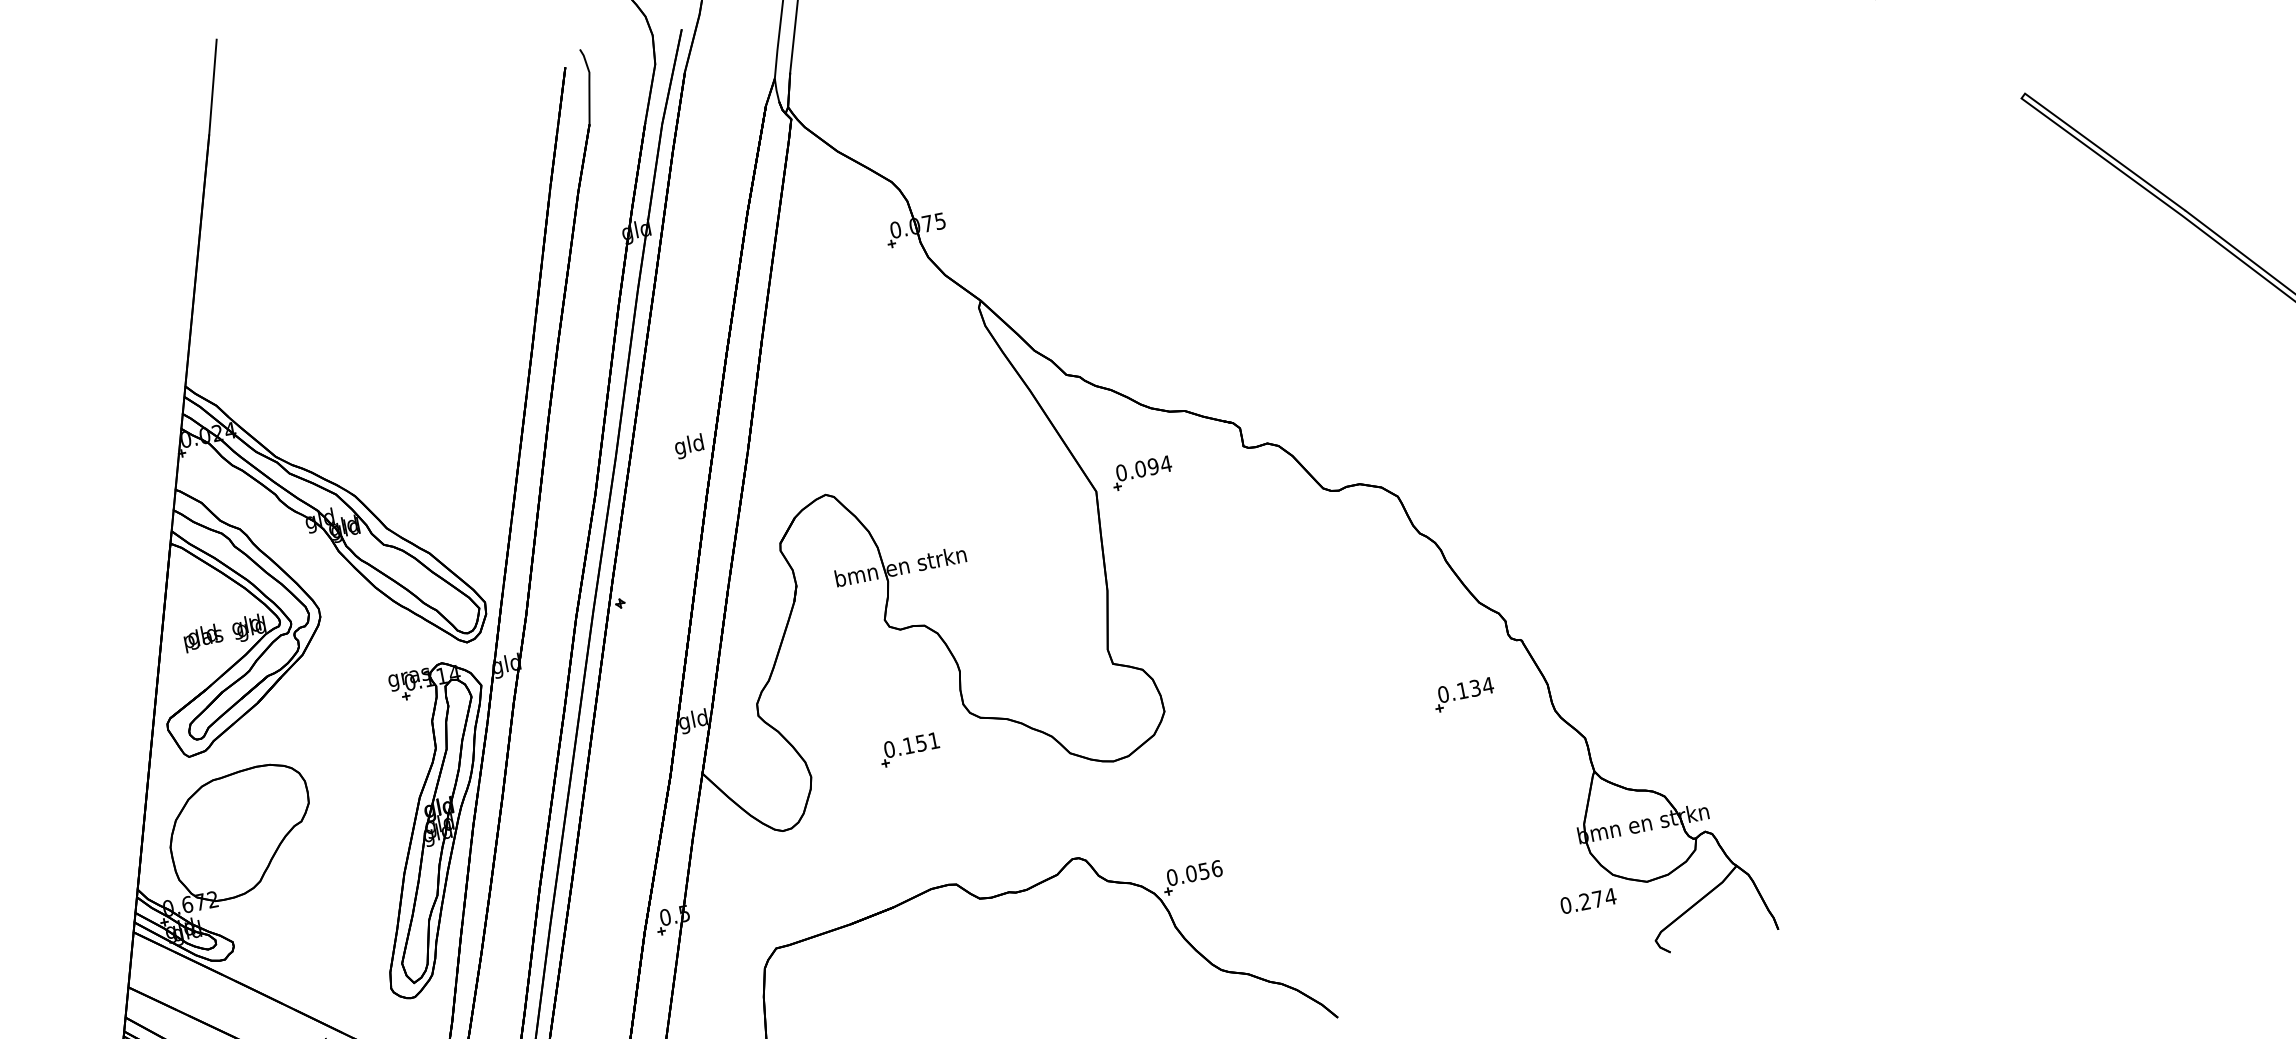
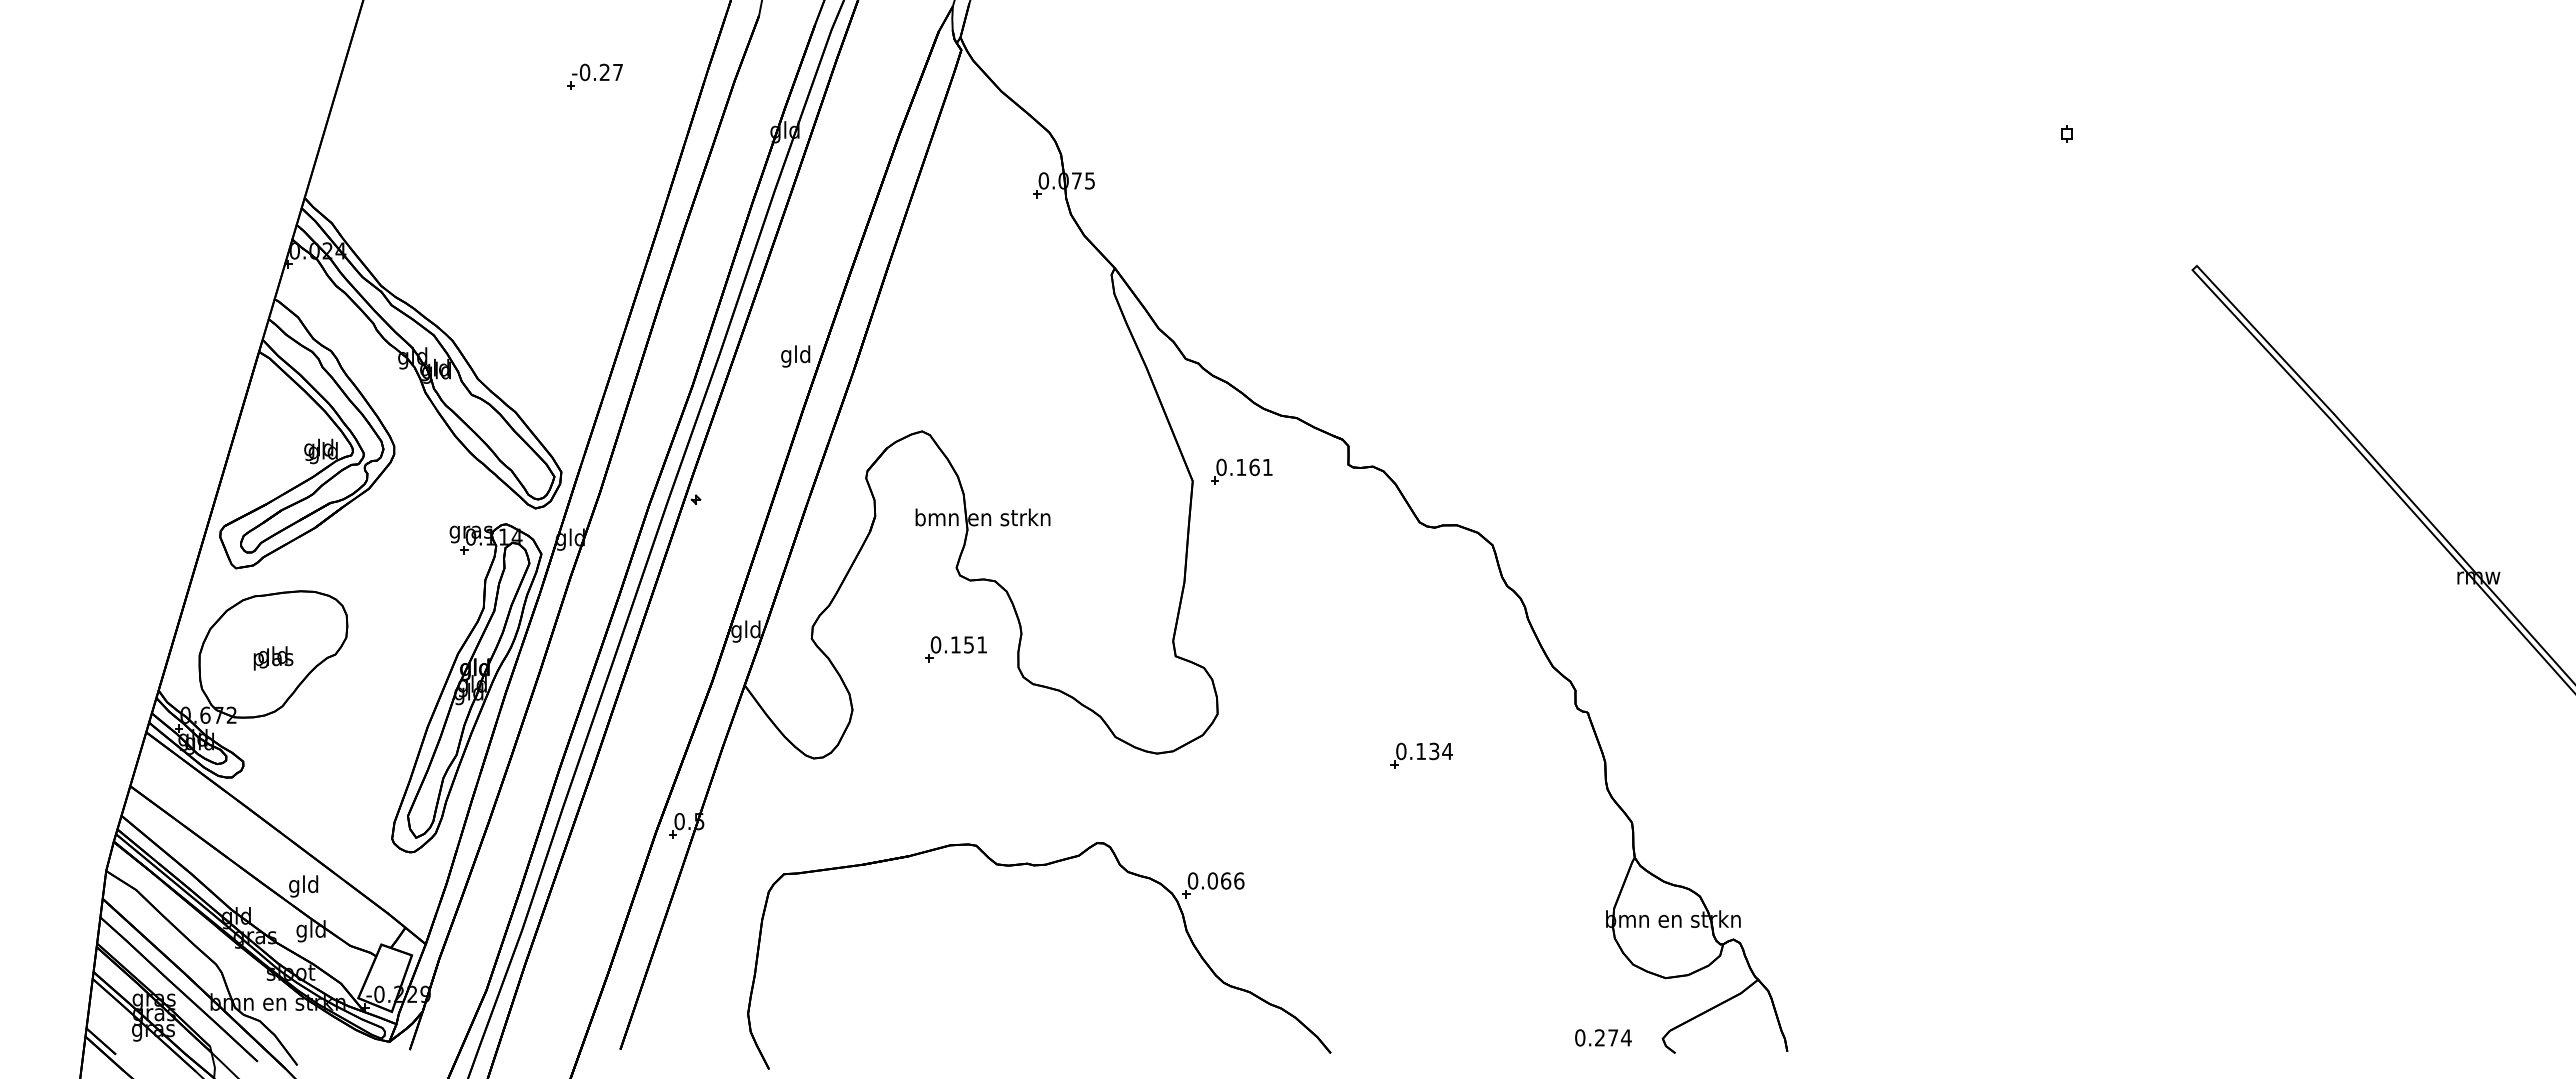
part: (442, 214) -> (594, 76), added
text: (1153, 466) -> (1254, 467), 0.094 -> 0.161
text: (203, 638) -> (273, 658), moved
part: (1463, 694) -> (1421, 755), moved
part: (909, 750) -> (955, 649), moved
text: (1204, 870) -> (1226, 880), 0.056 -> 0.066
text: (1588, 900) -> (1603, 1037), moved

